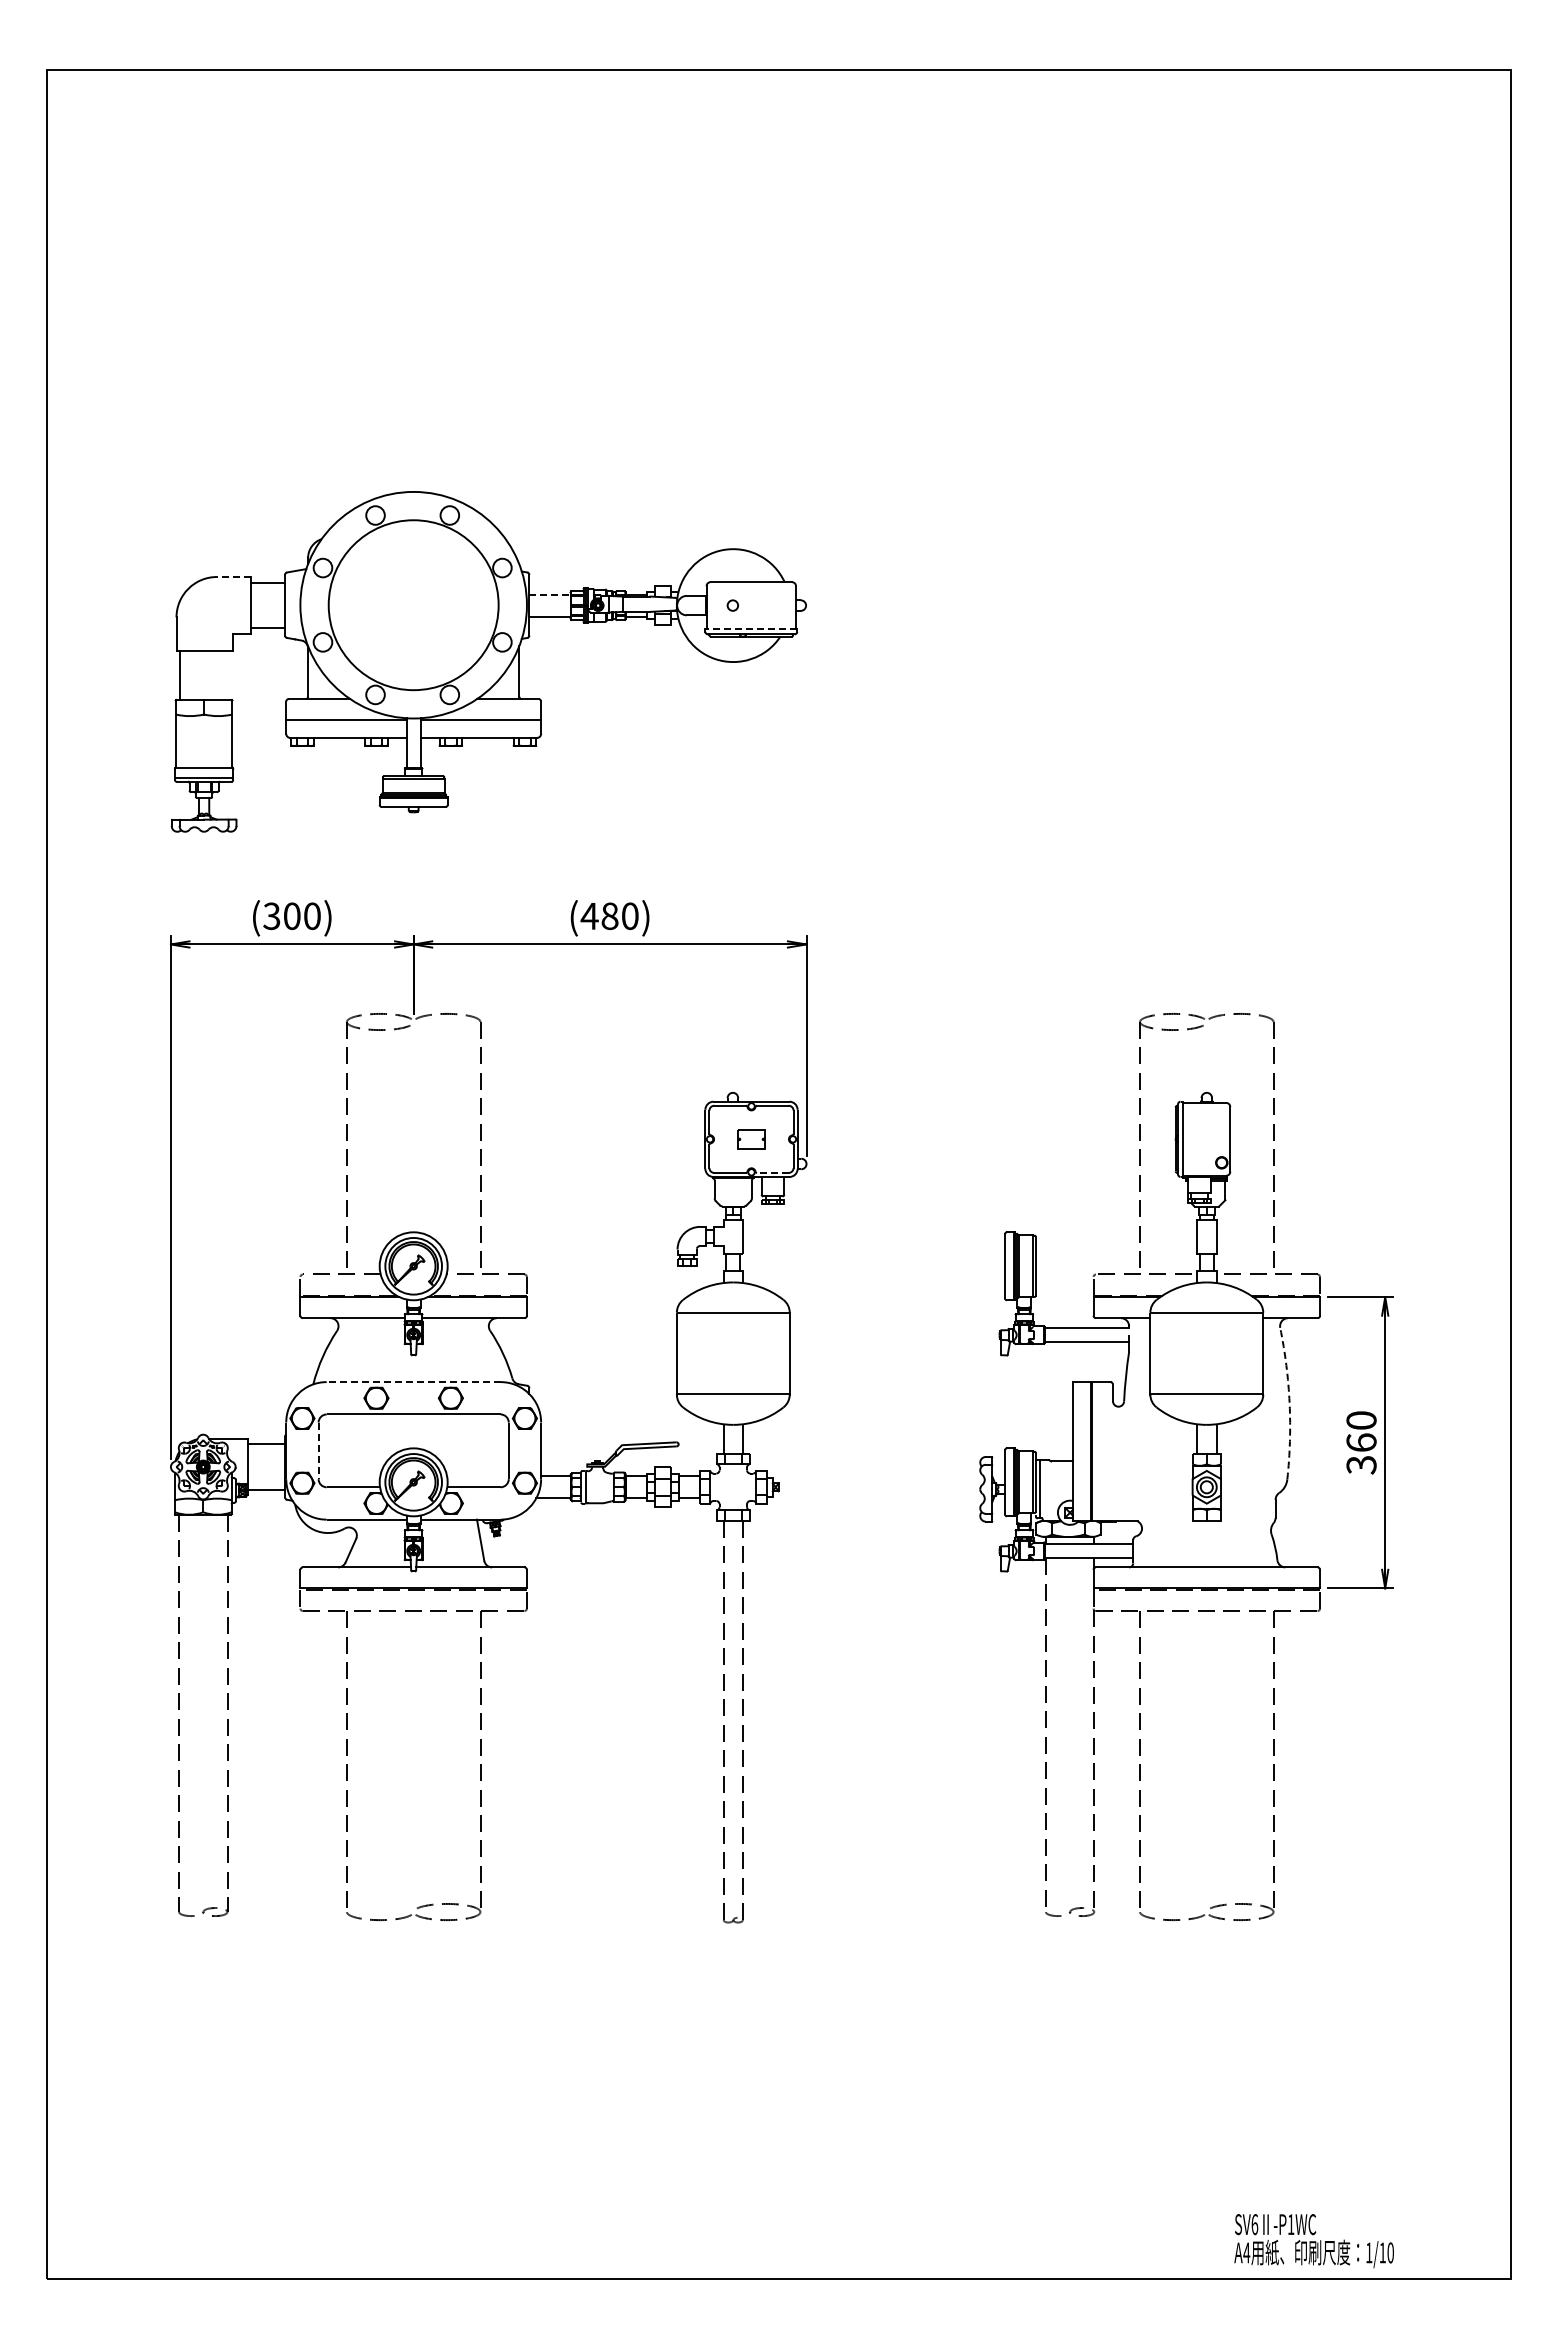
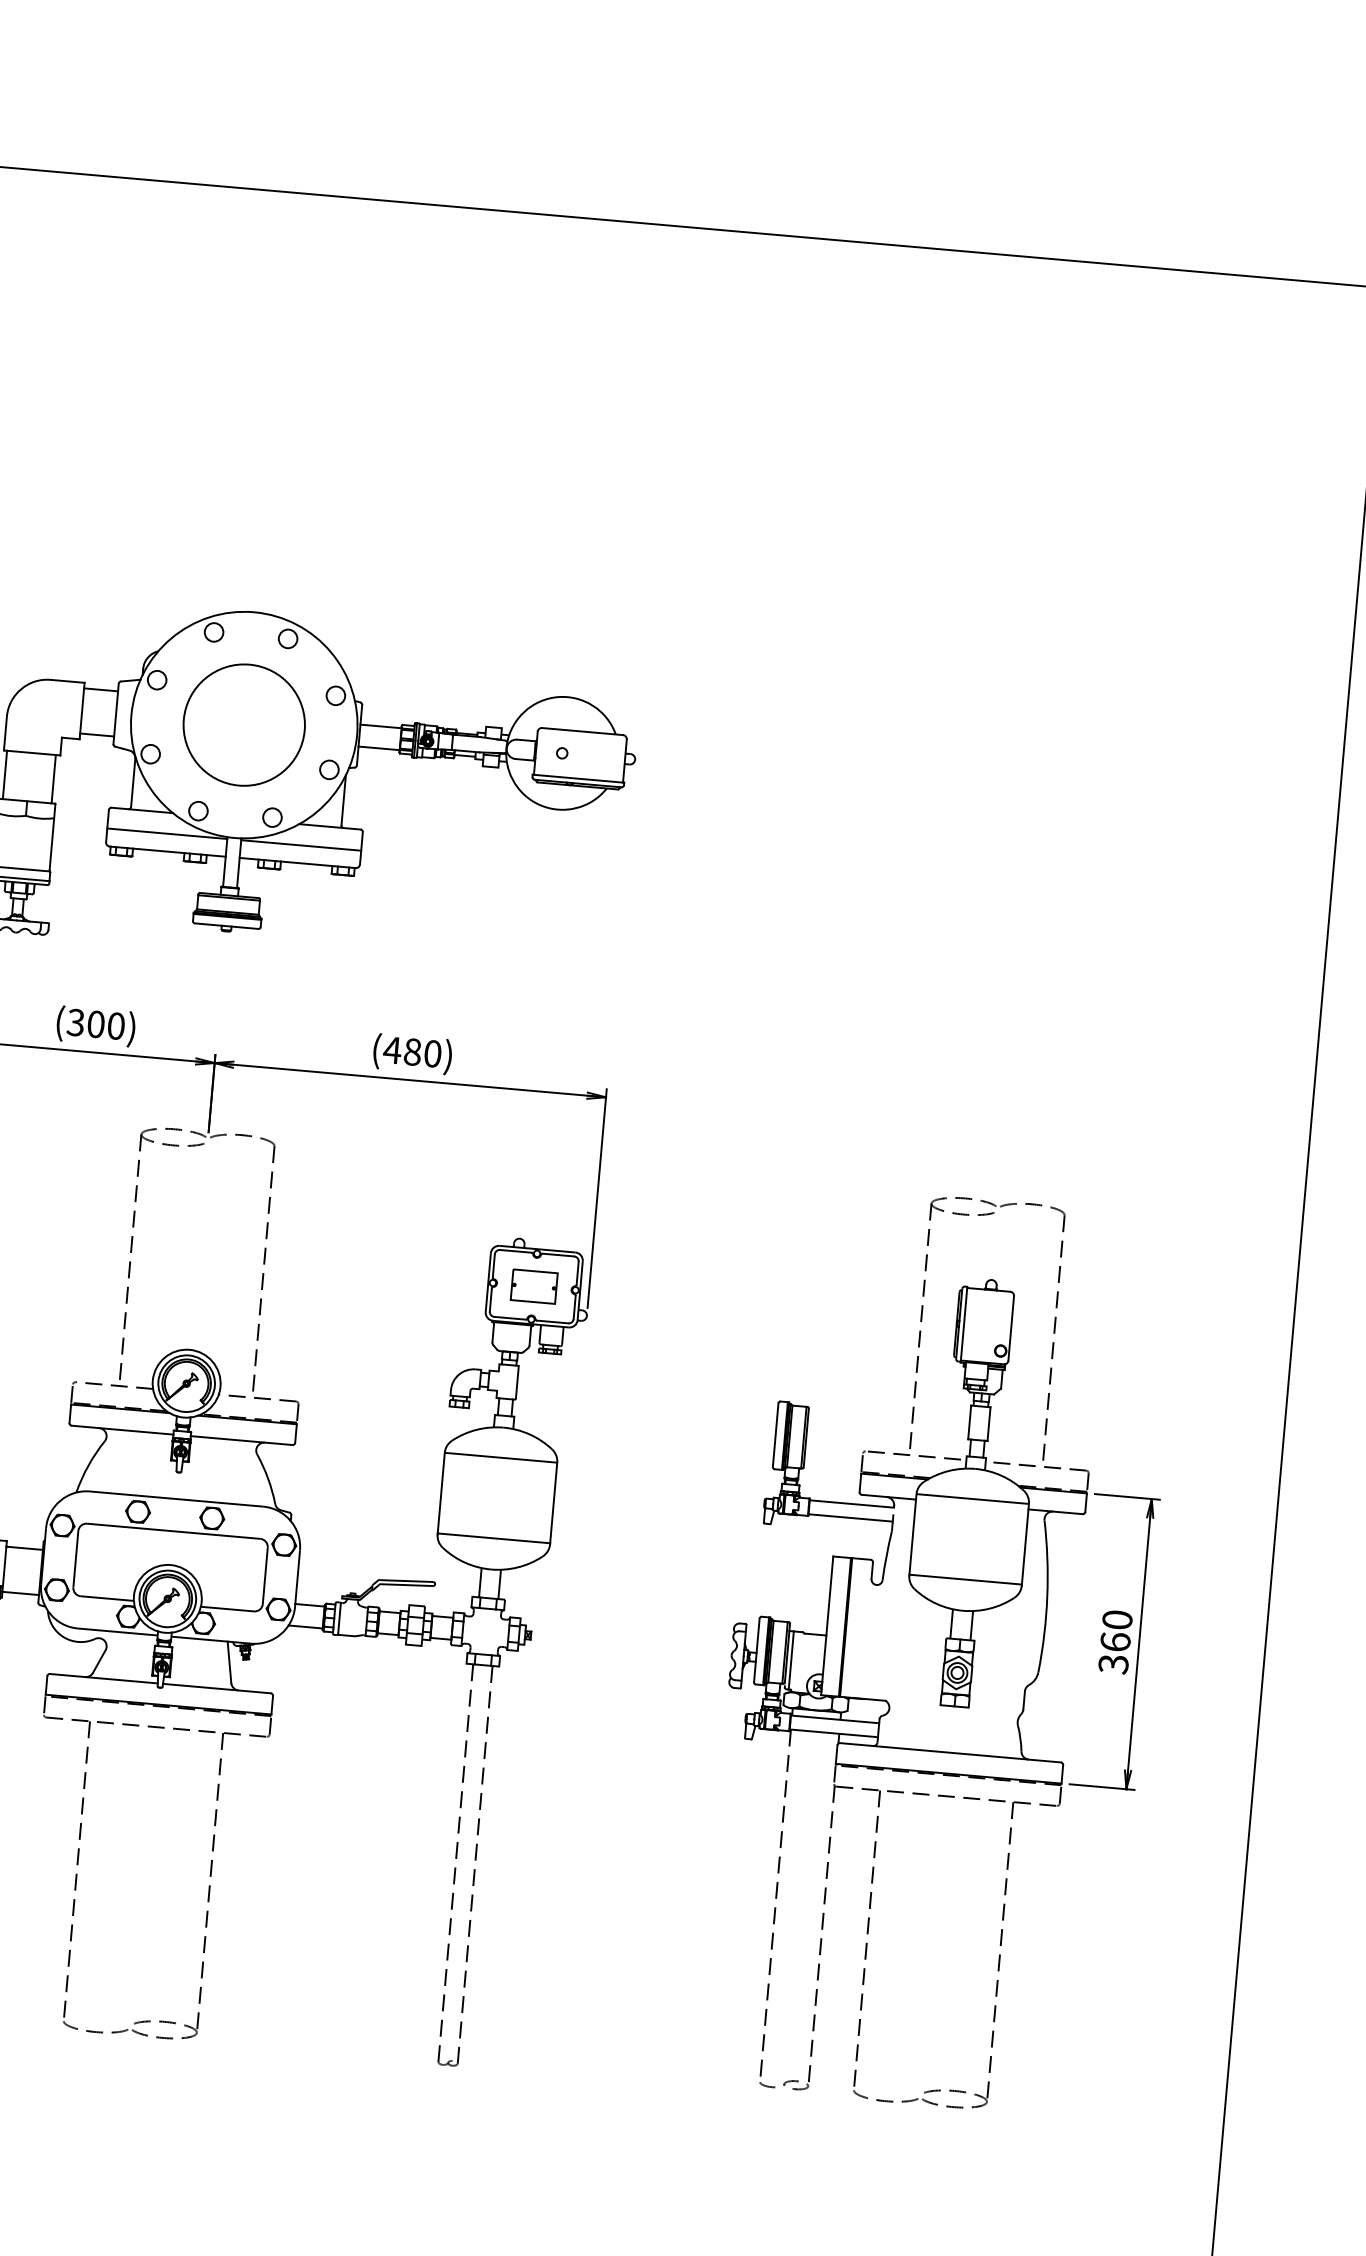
line: (233, 577) -> (67, 681), dashed -> solid
line: (550, 594) -> (381, 726), dashed -> solid
circle: (413, 604) -> (244, 724), size x0.71
line: (751, 629) -> (578, 778), dashed -> solid
line: (228, 675) -> (53, 779), added
part: (751, 1139) -> (534, 1286), size x1.67
line: (772, 1172) -> (552, 1321), dashed -> solid
line: (413, 1382) -> (176, 1499), dashed -> solid
arc: (1289, 1403) -> (1047, 1596), dashed -> solid
line: (318, 1451) -> (75, 1559), dashed -> solid

